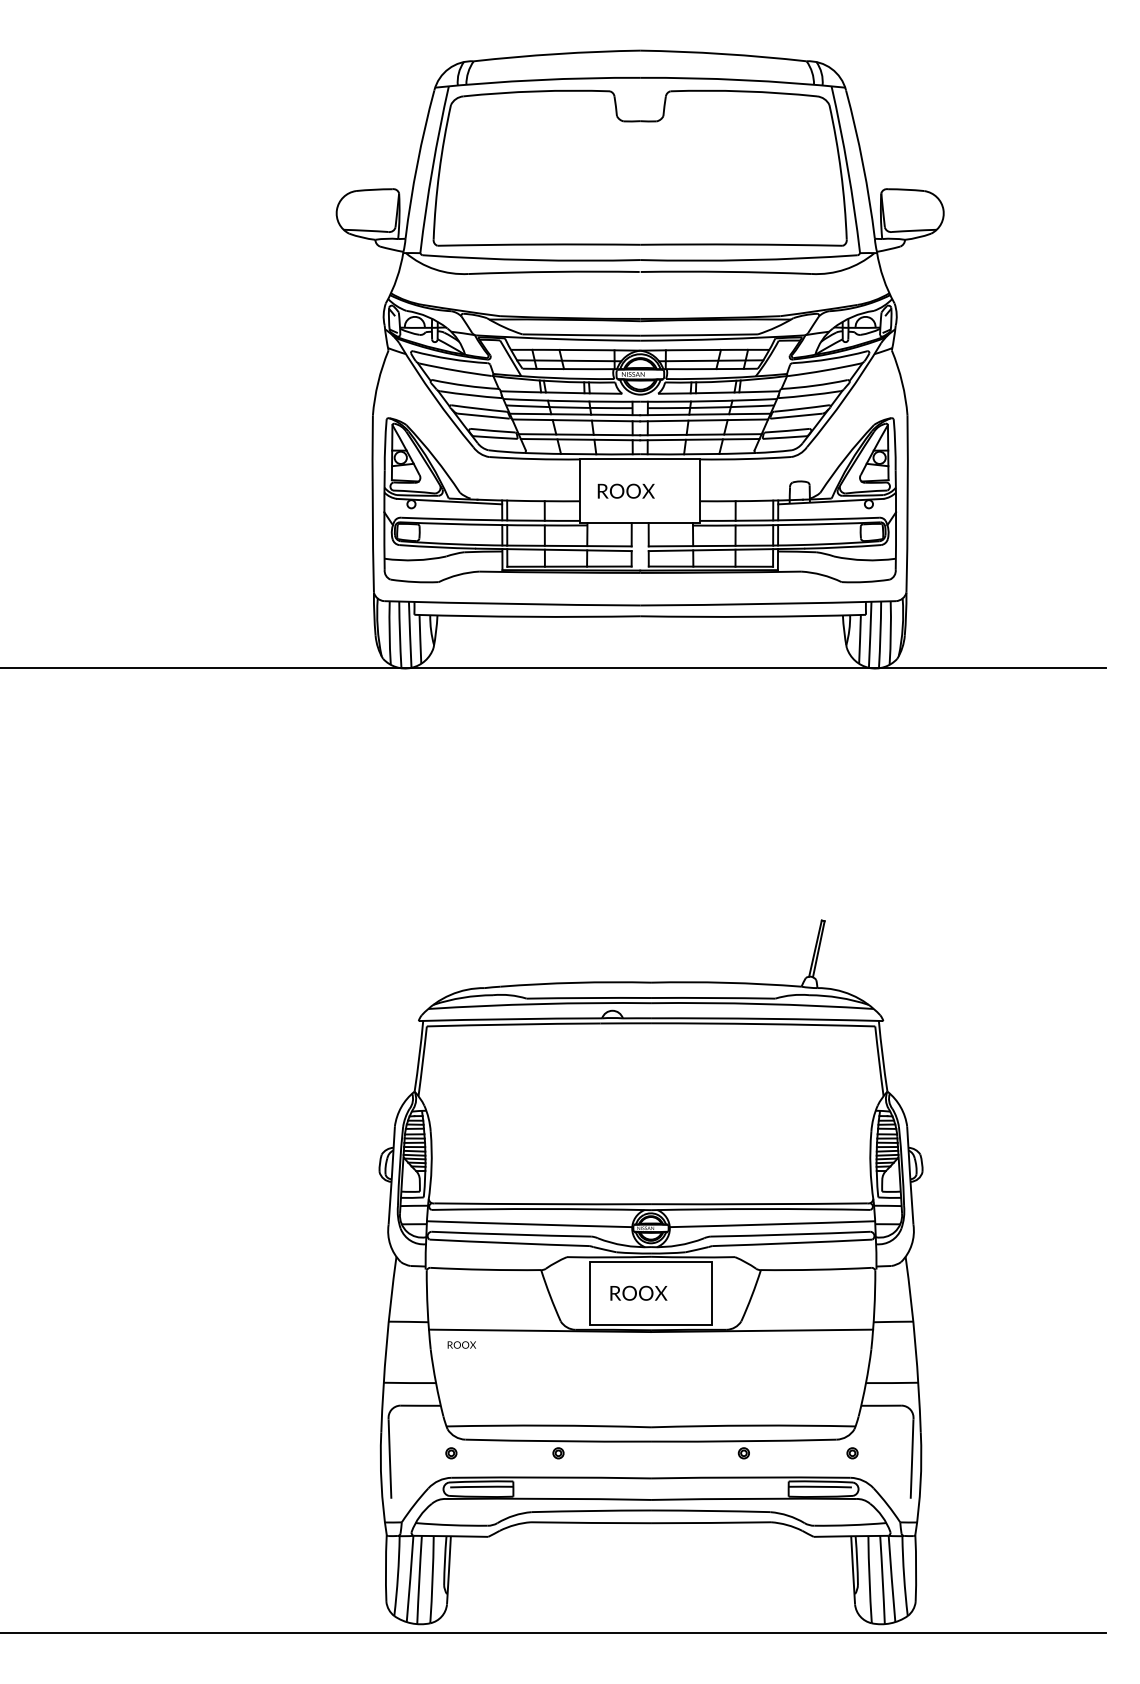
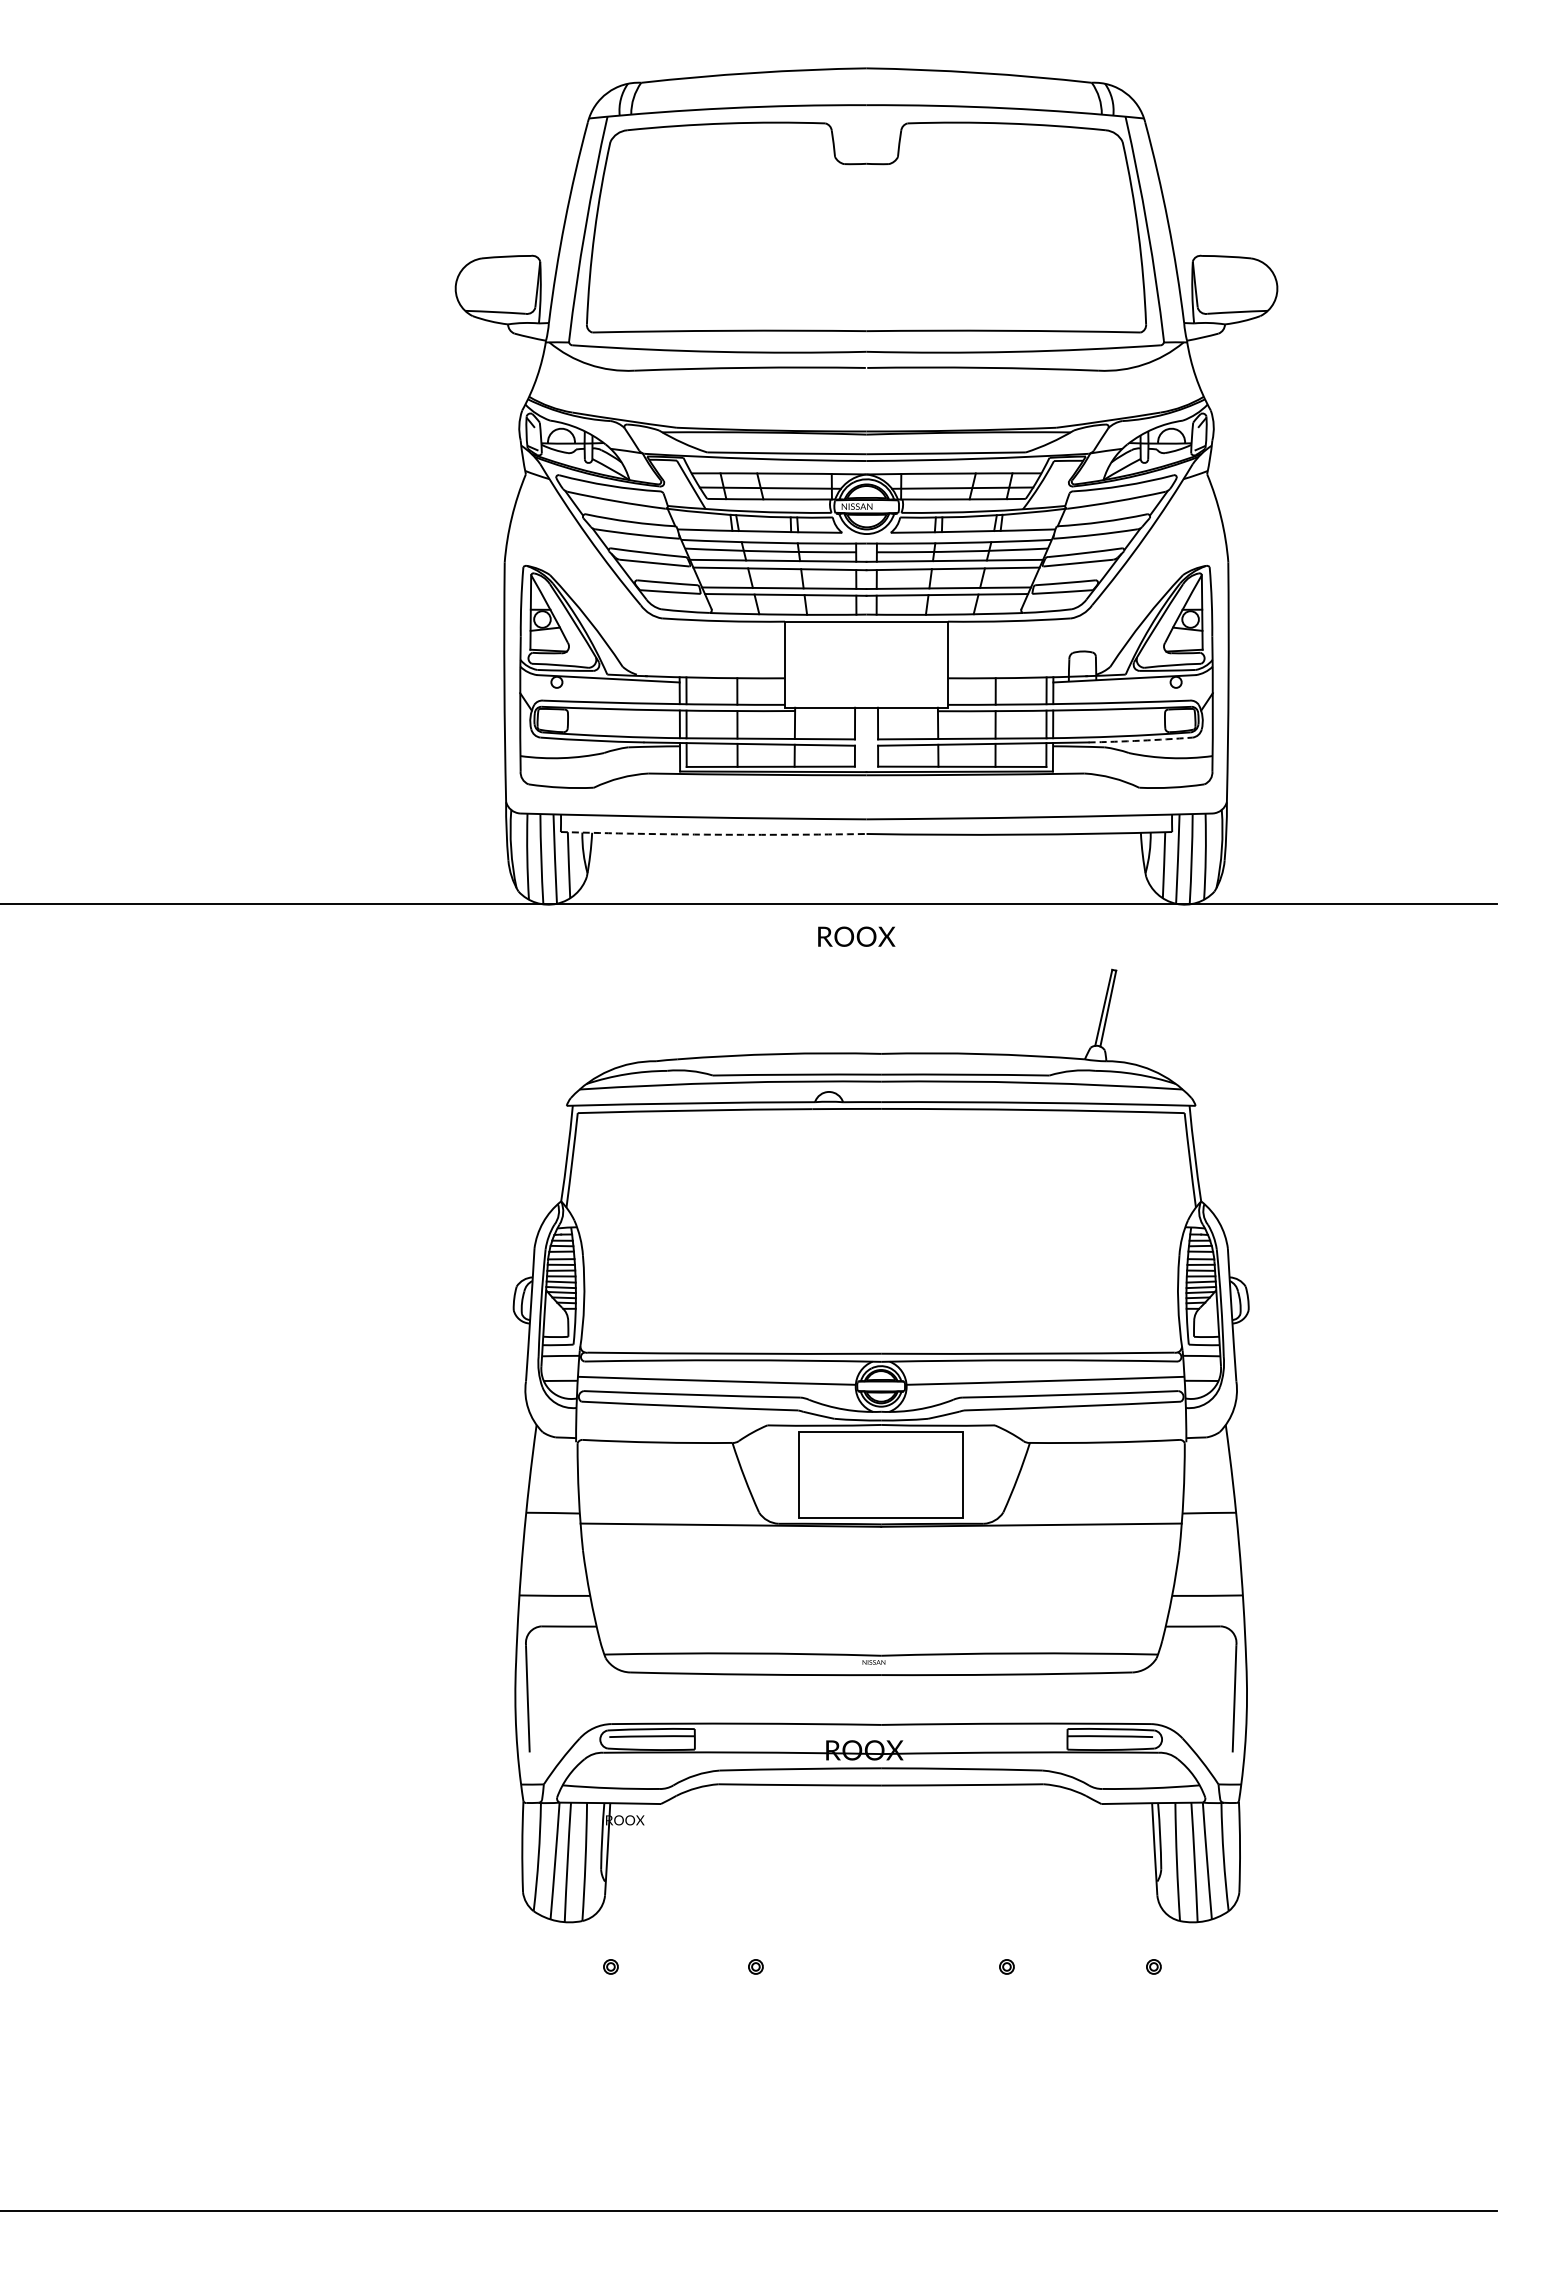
text: (626, 491) -> (856, 936), moved
arc: (842, 547) -> (1140, 740), solid -> dashed
arc: (527, 616) -> (713, 834), solid -> dashed
part: (650, 1271) -> (880, 1445), moved

